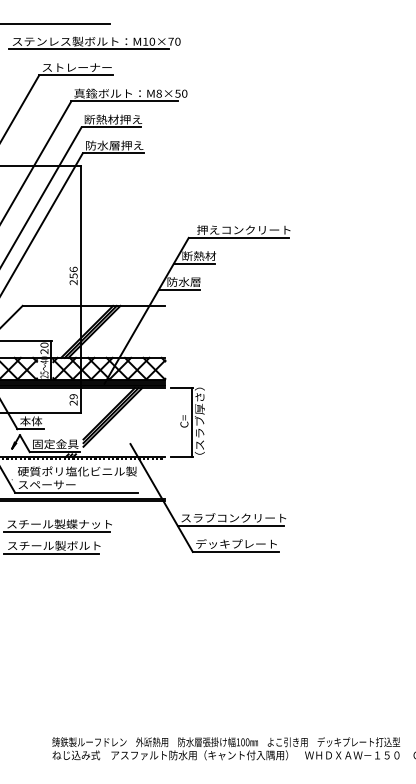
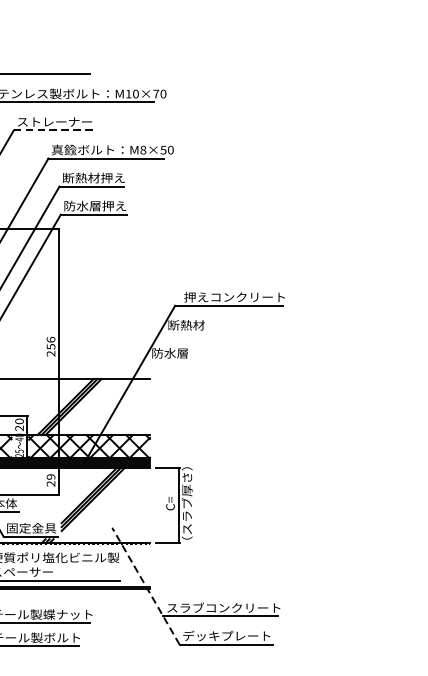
line: (75, 75) -> (53, 130), solid -> dashed
line: (194, 263) -> (181, 333), removed
line: (179, 289) -> (165, 361), removed
line: (161, 497) -> (145, 585), solid -> dashed

